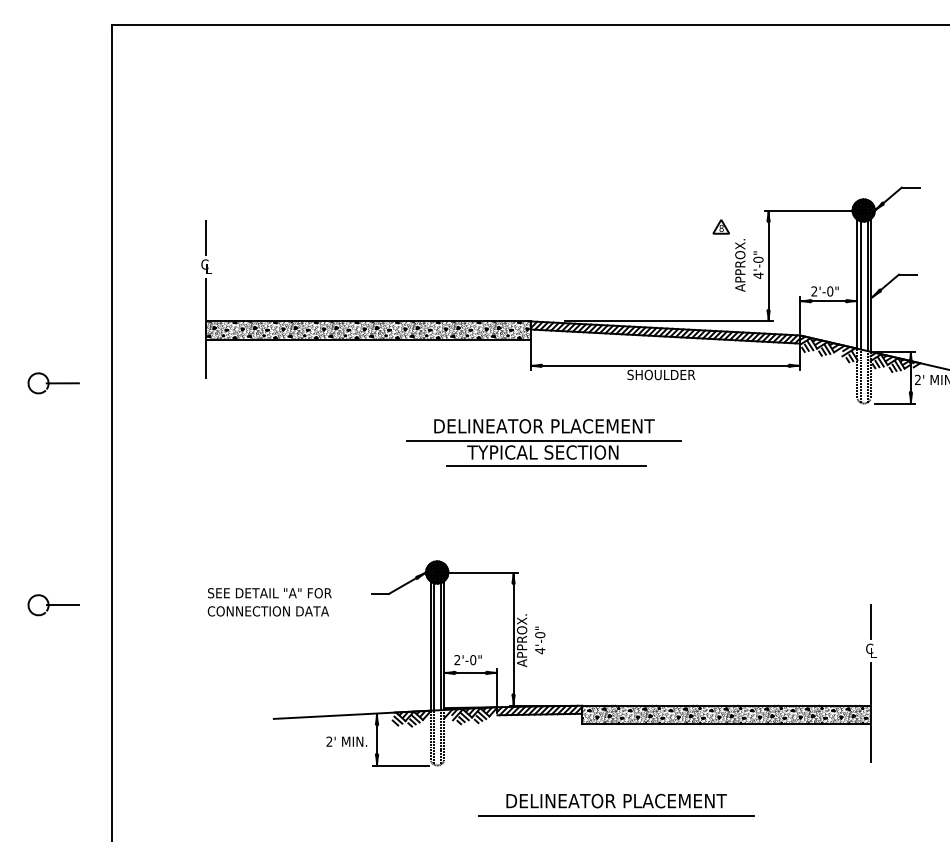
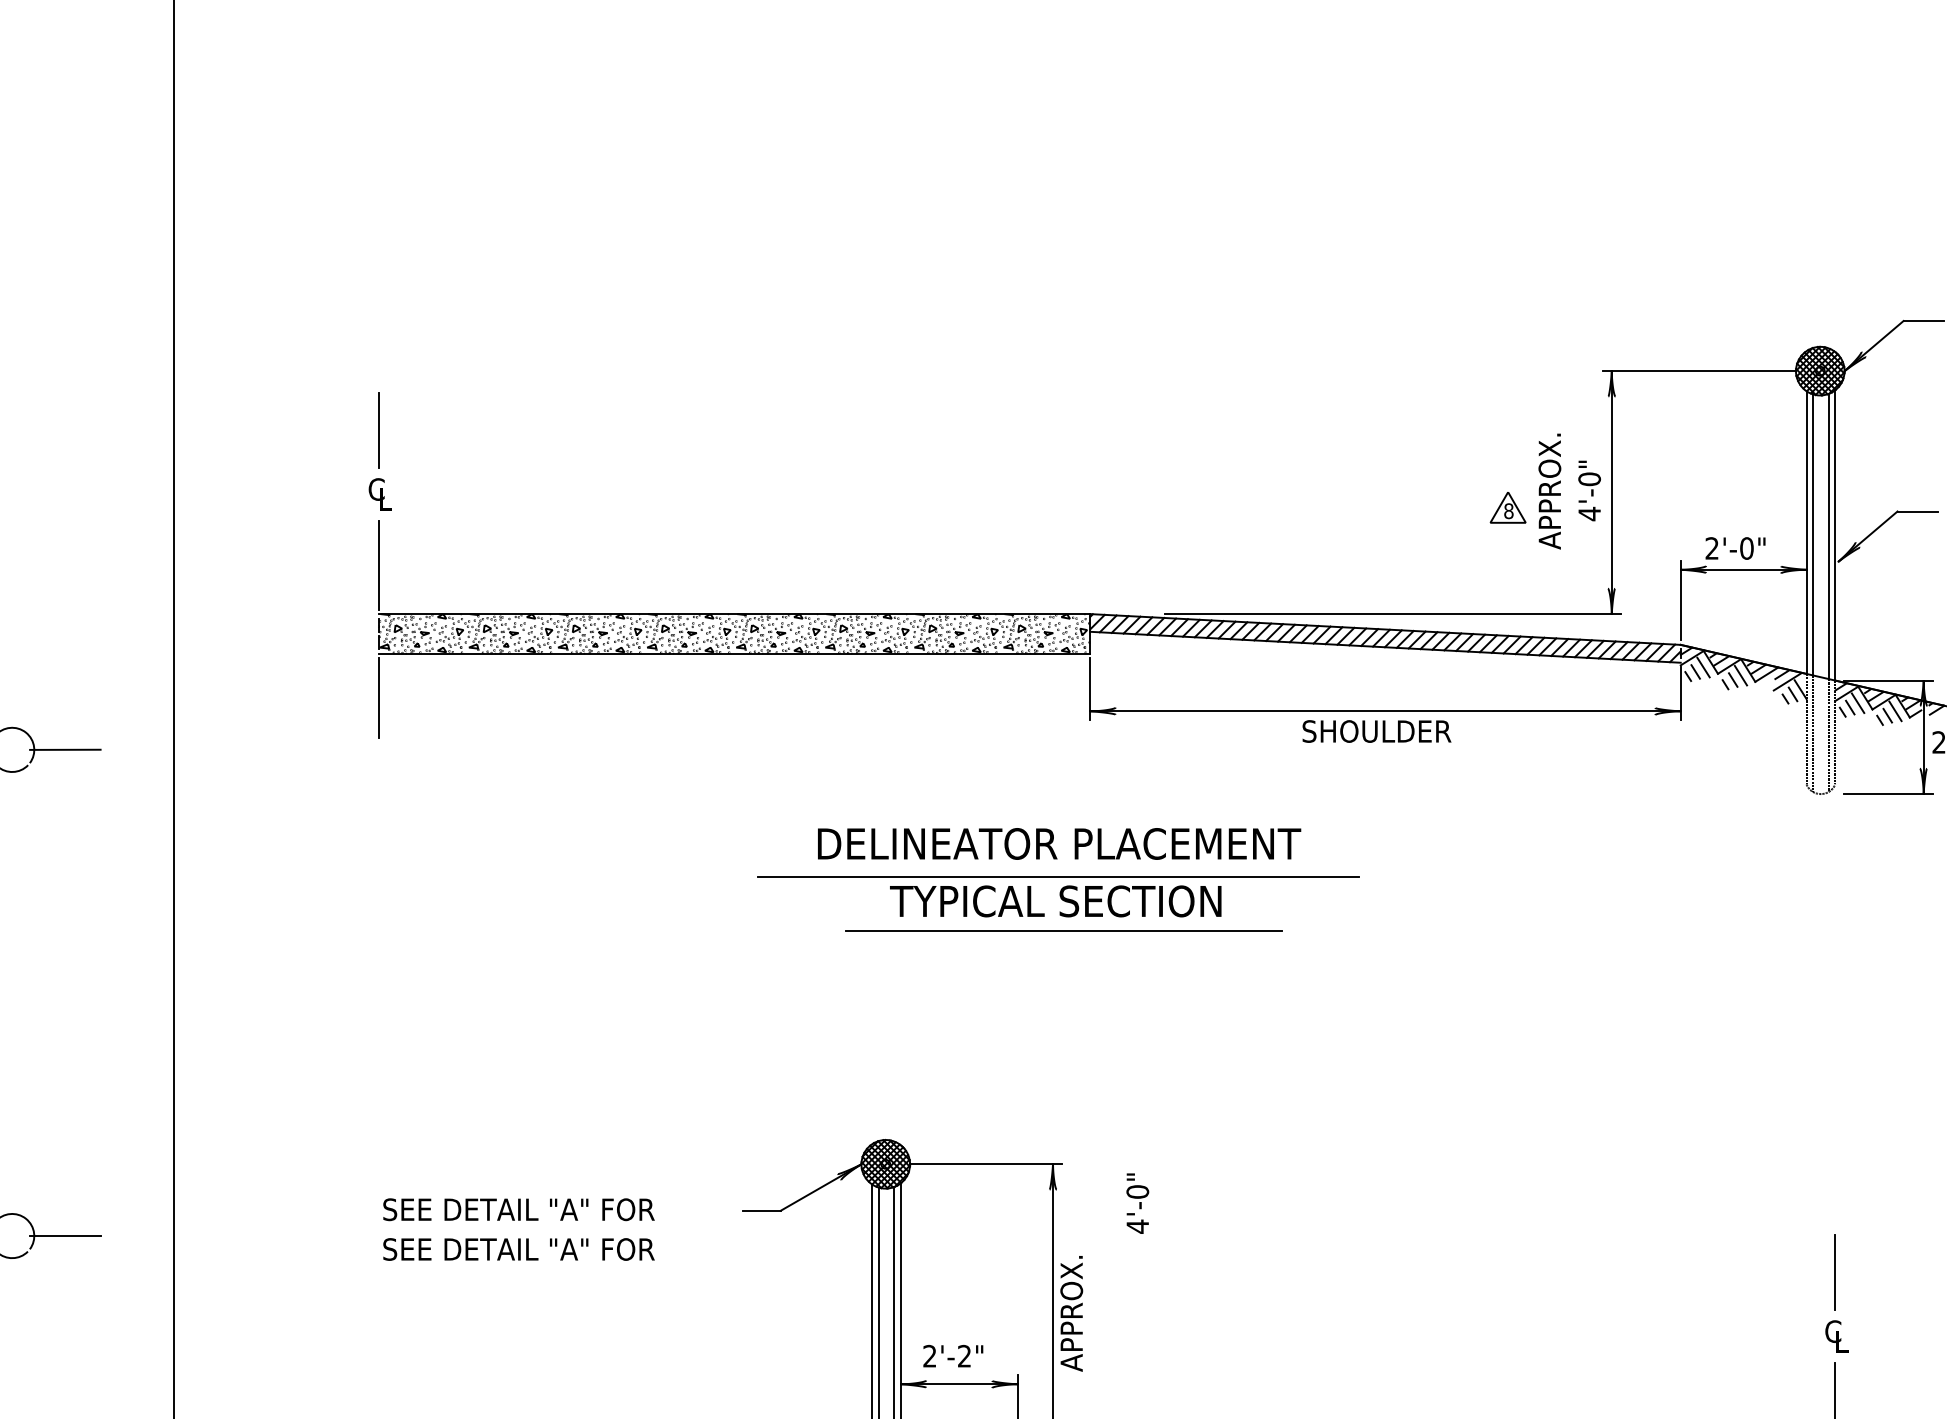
part: (720, 226) -> (1506, 506), moved
part: (543, 442) -> (1057, 879), moved
text: (269, 611) -> (518, 1249), CONNECTION DATA -> SEE DETAIL "A" FOR
text: (540, 640) -> (1138, 1203), moved
text: (473, 660) -> (965, 1357), 2'-0" -> 2'-2"

